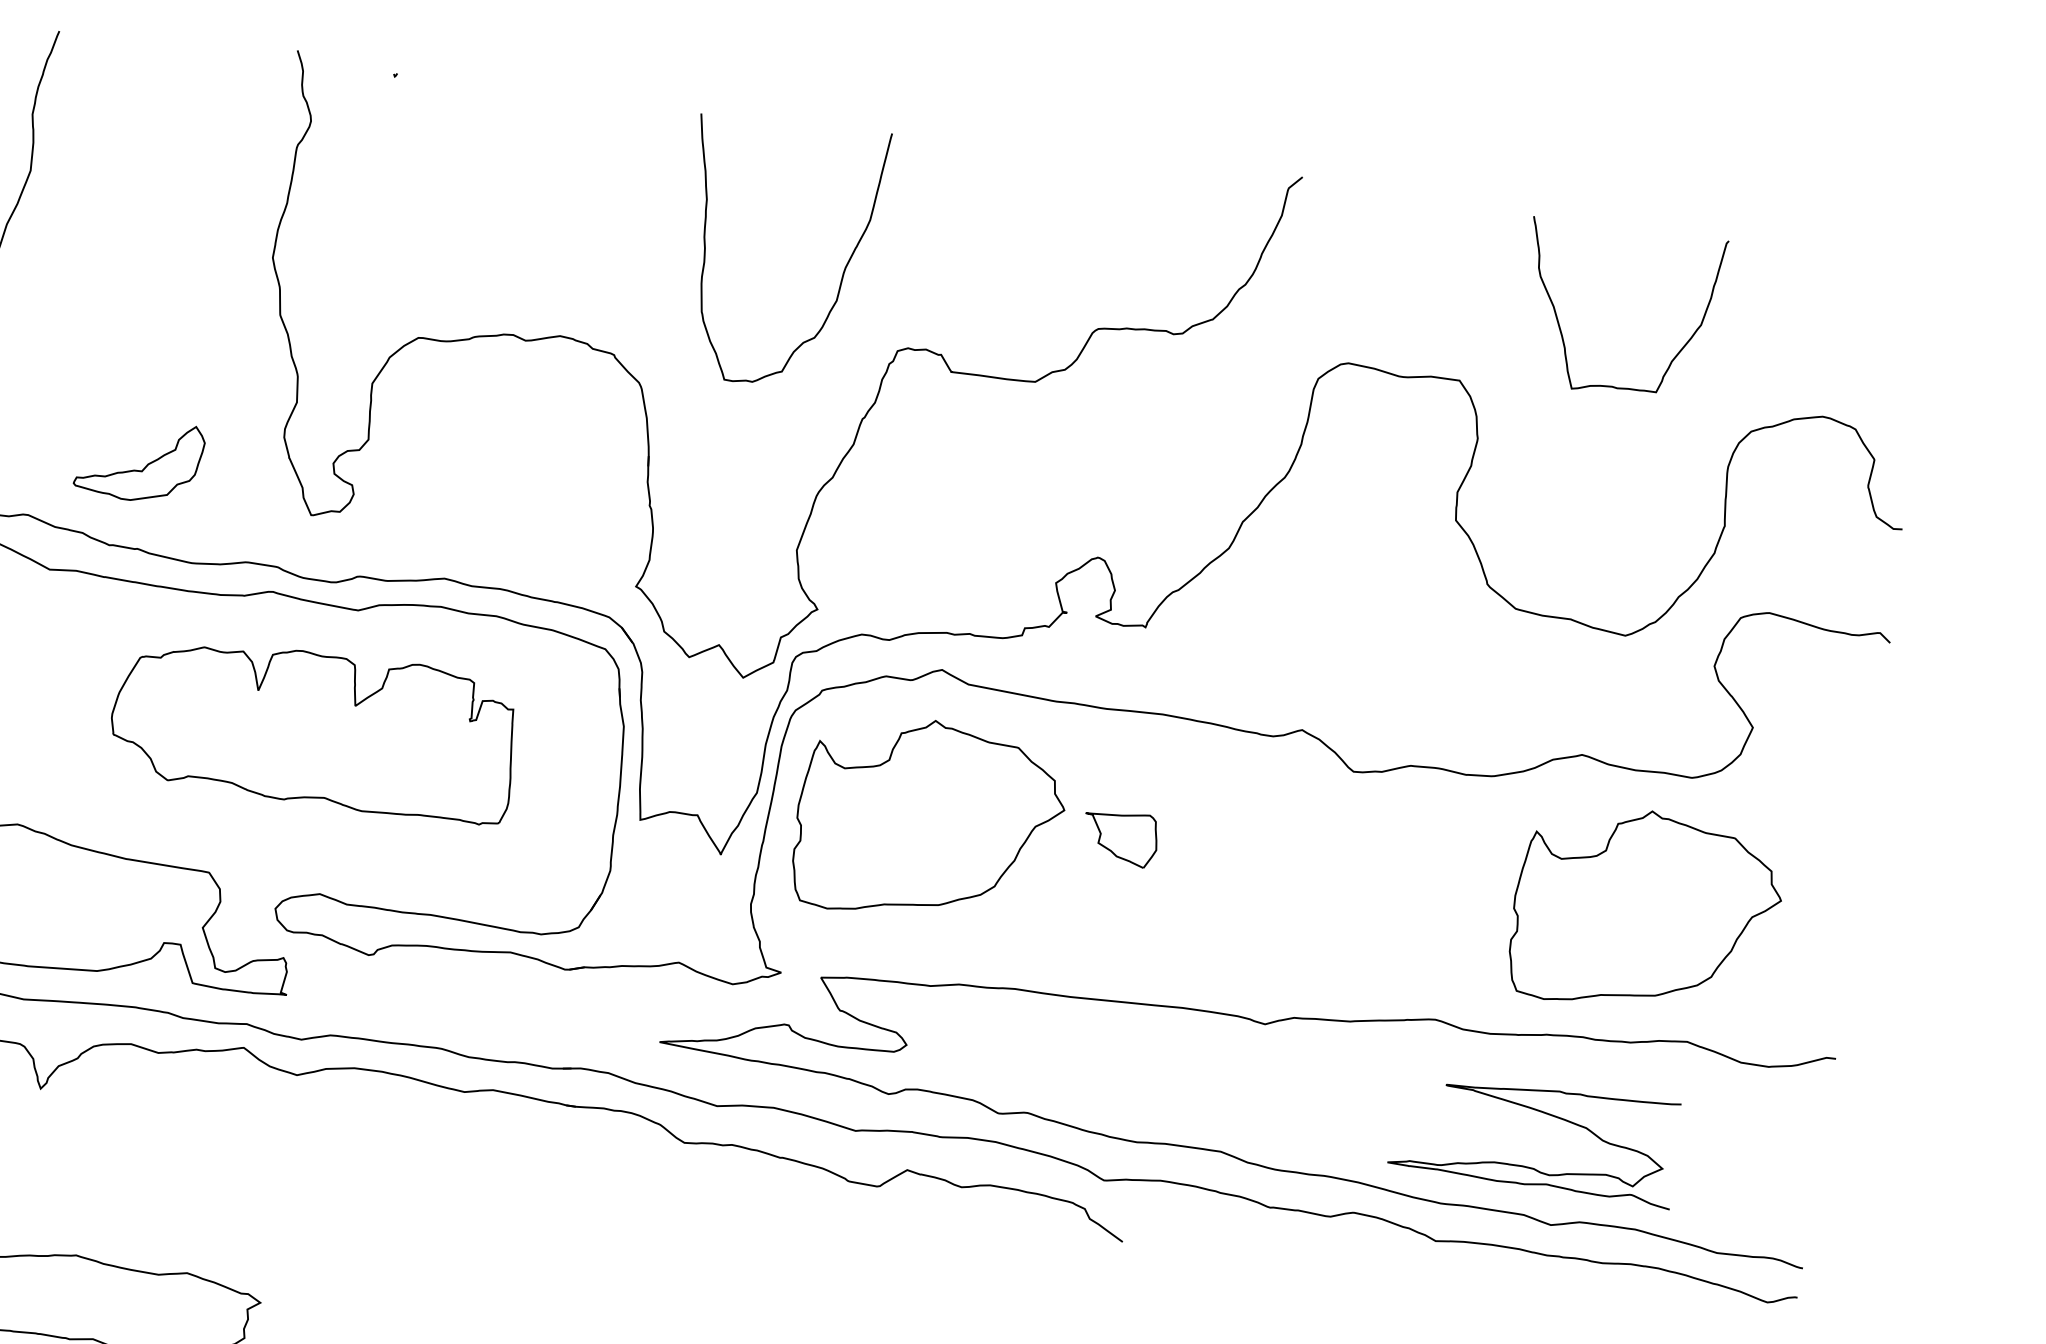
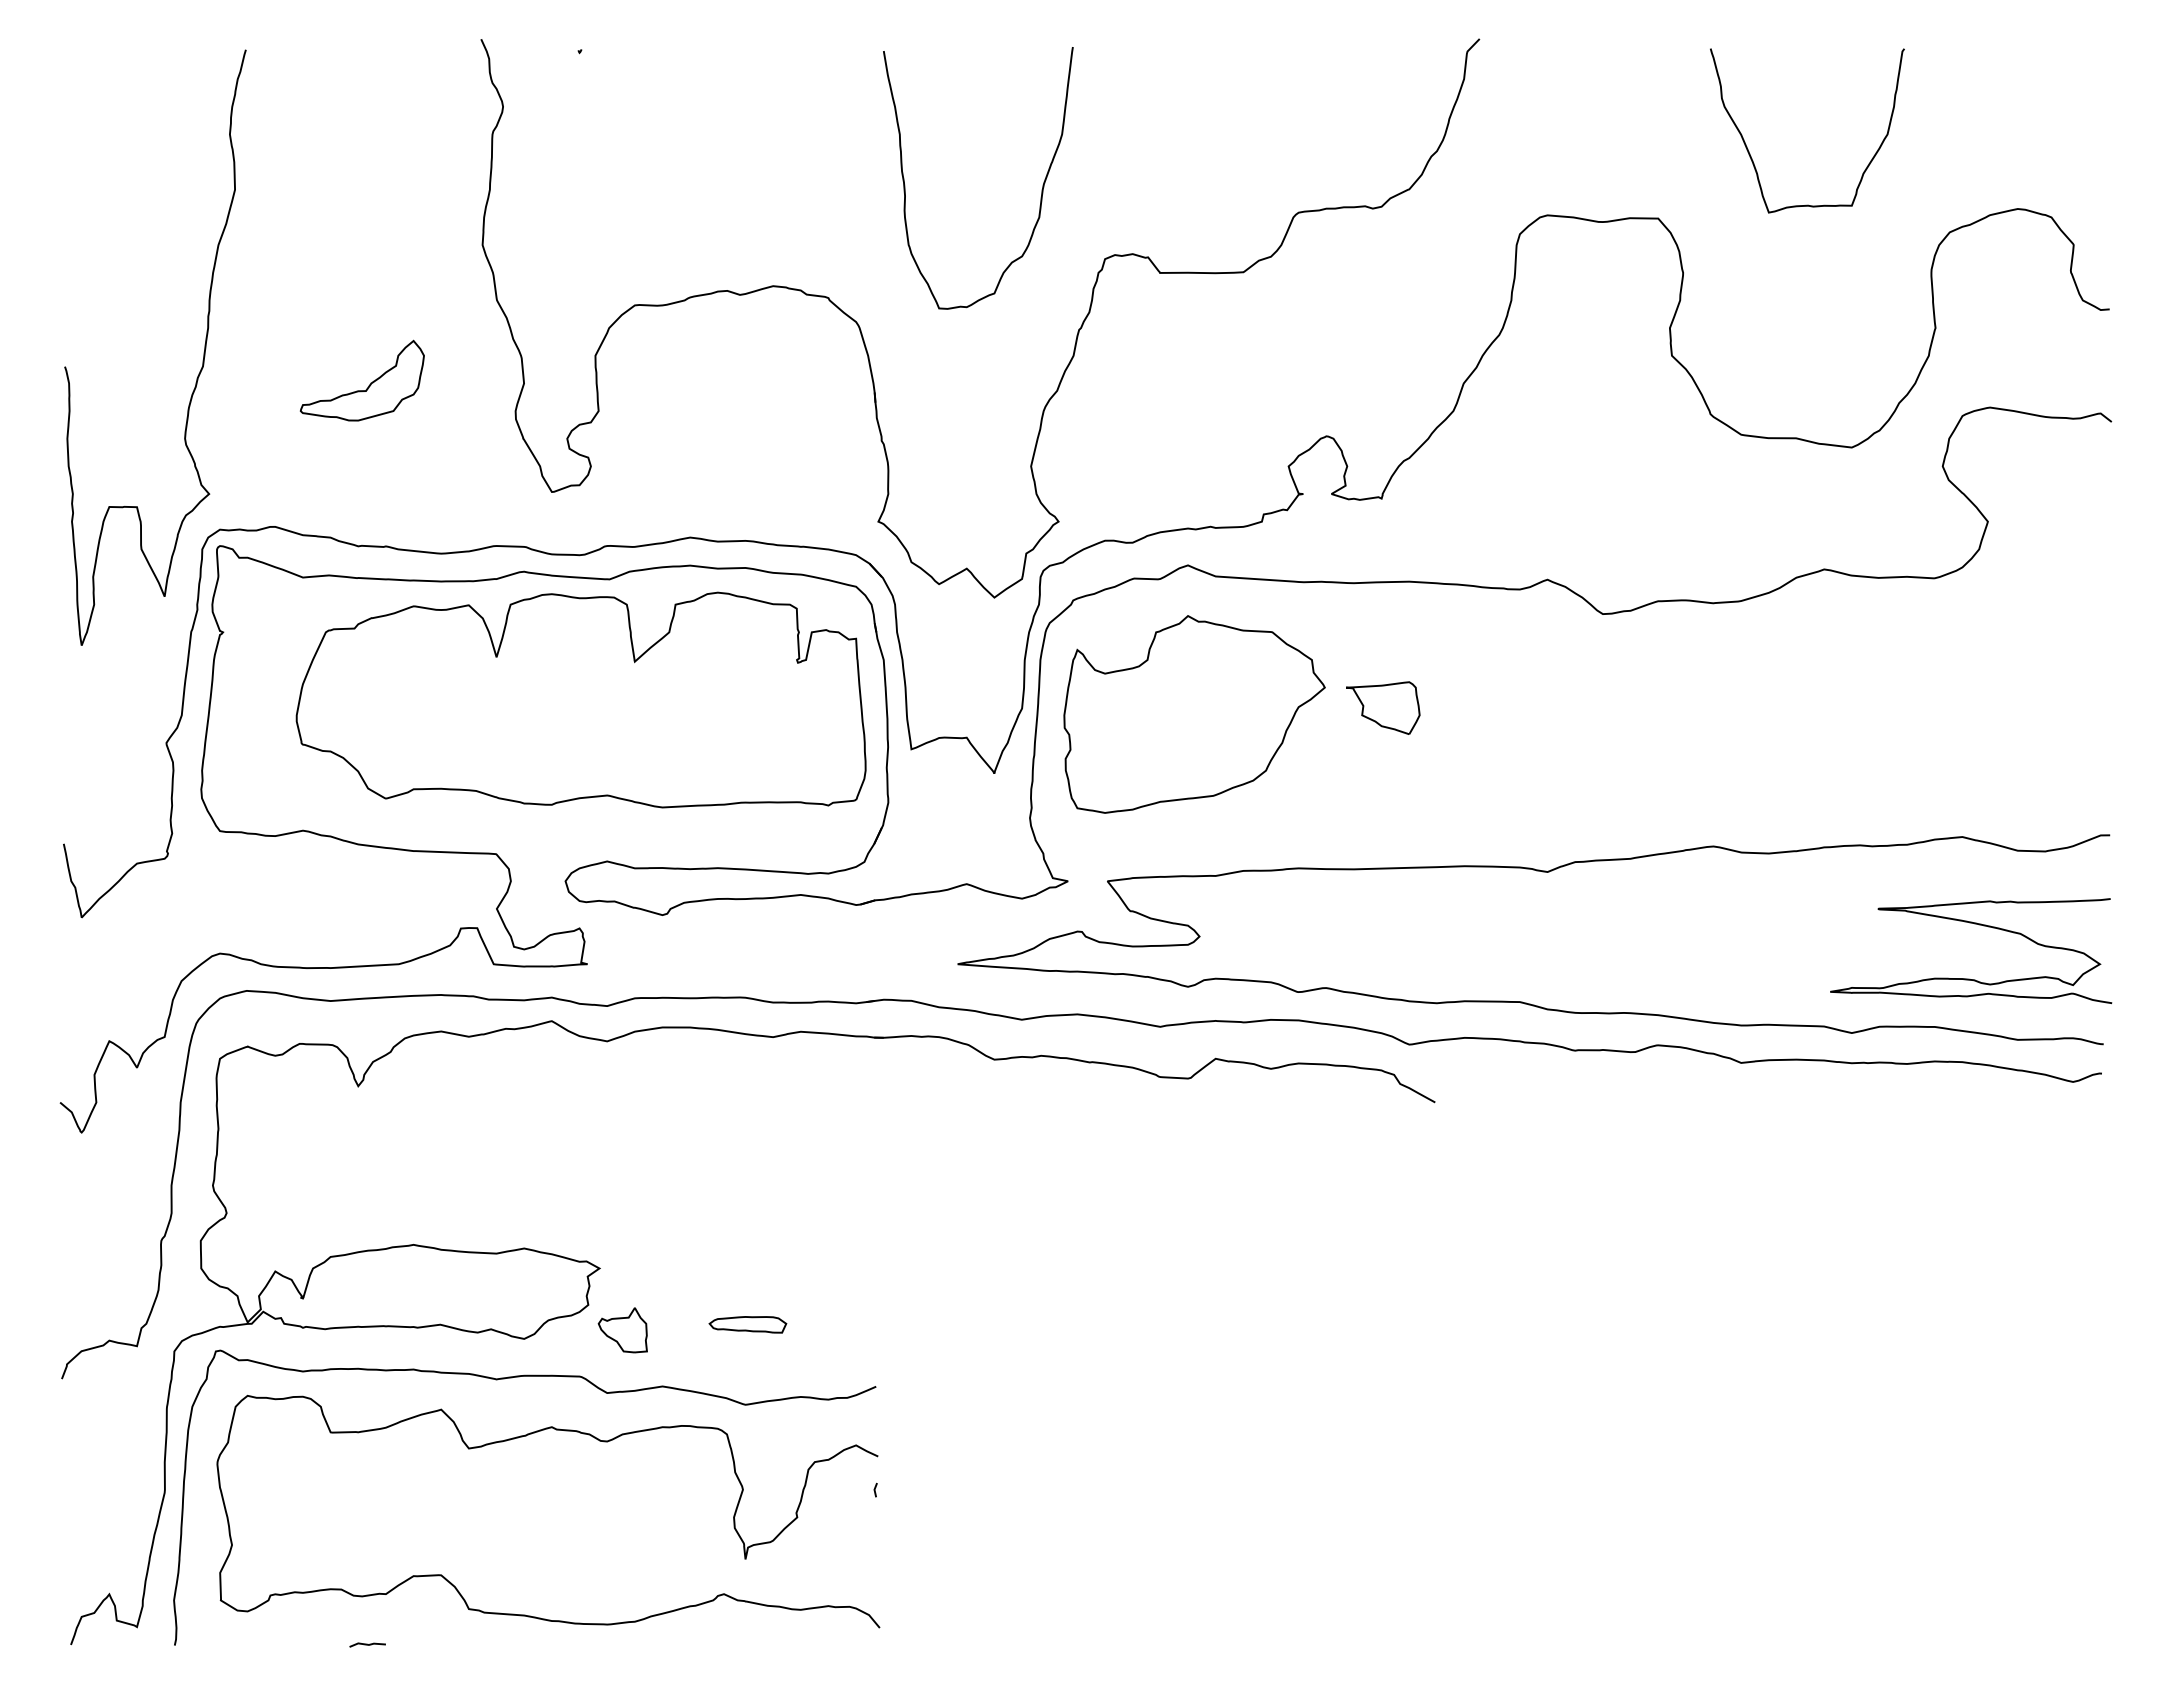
part: (145, 466) -> (368, 385), moved
part: (313, 727) -> (580, 699), size x1.43
part: (1646, 911) -> (1906, 714), removed
curve: (1529, 1166) -> (1969, 978), moved

